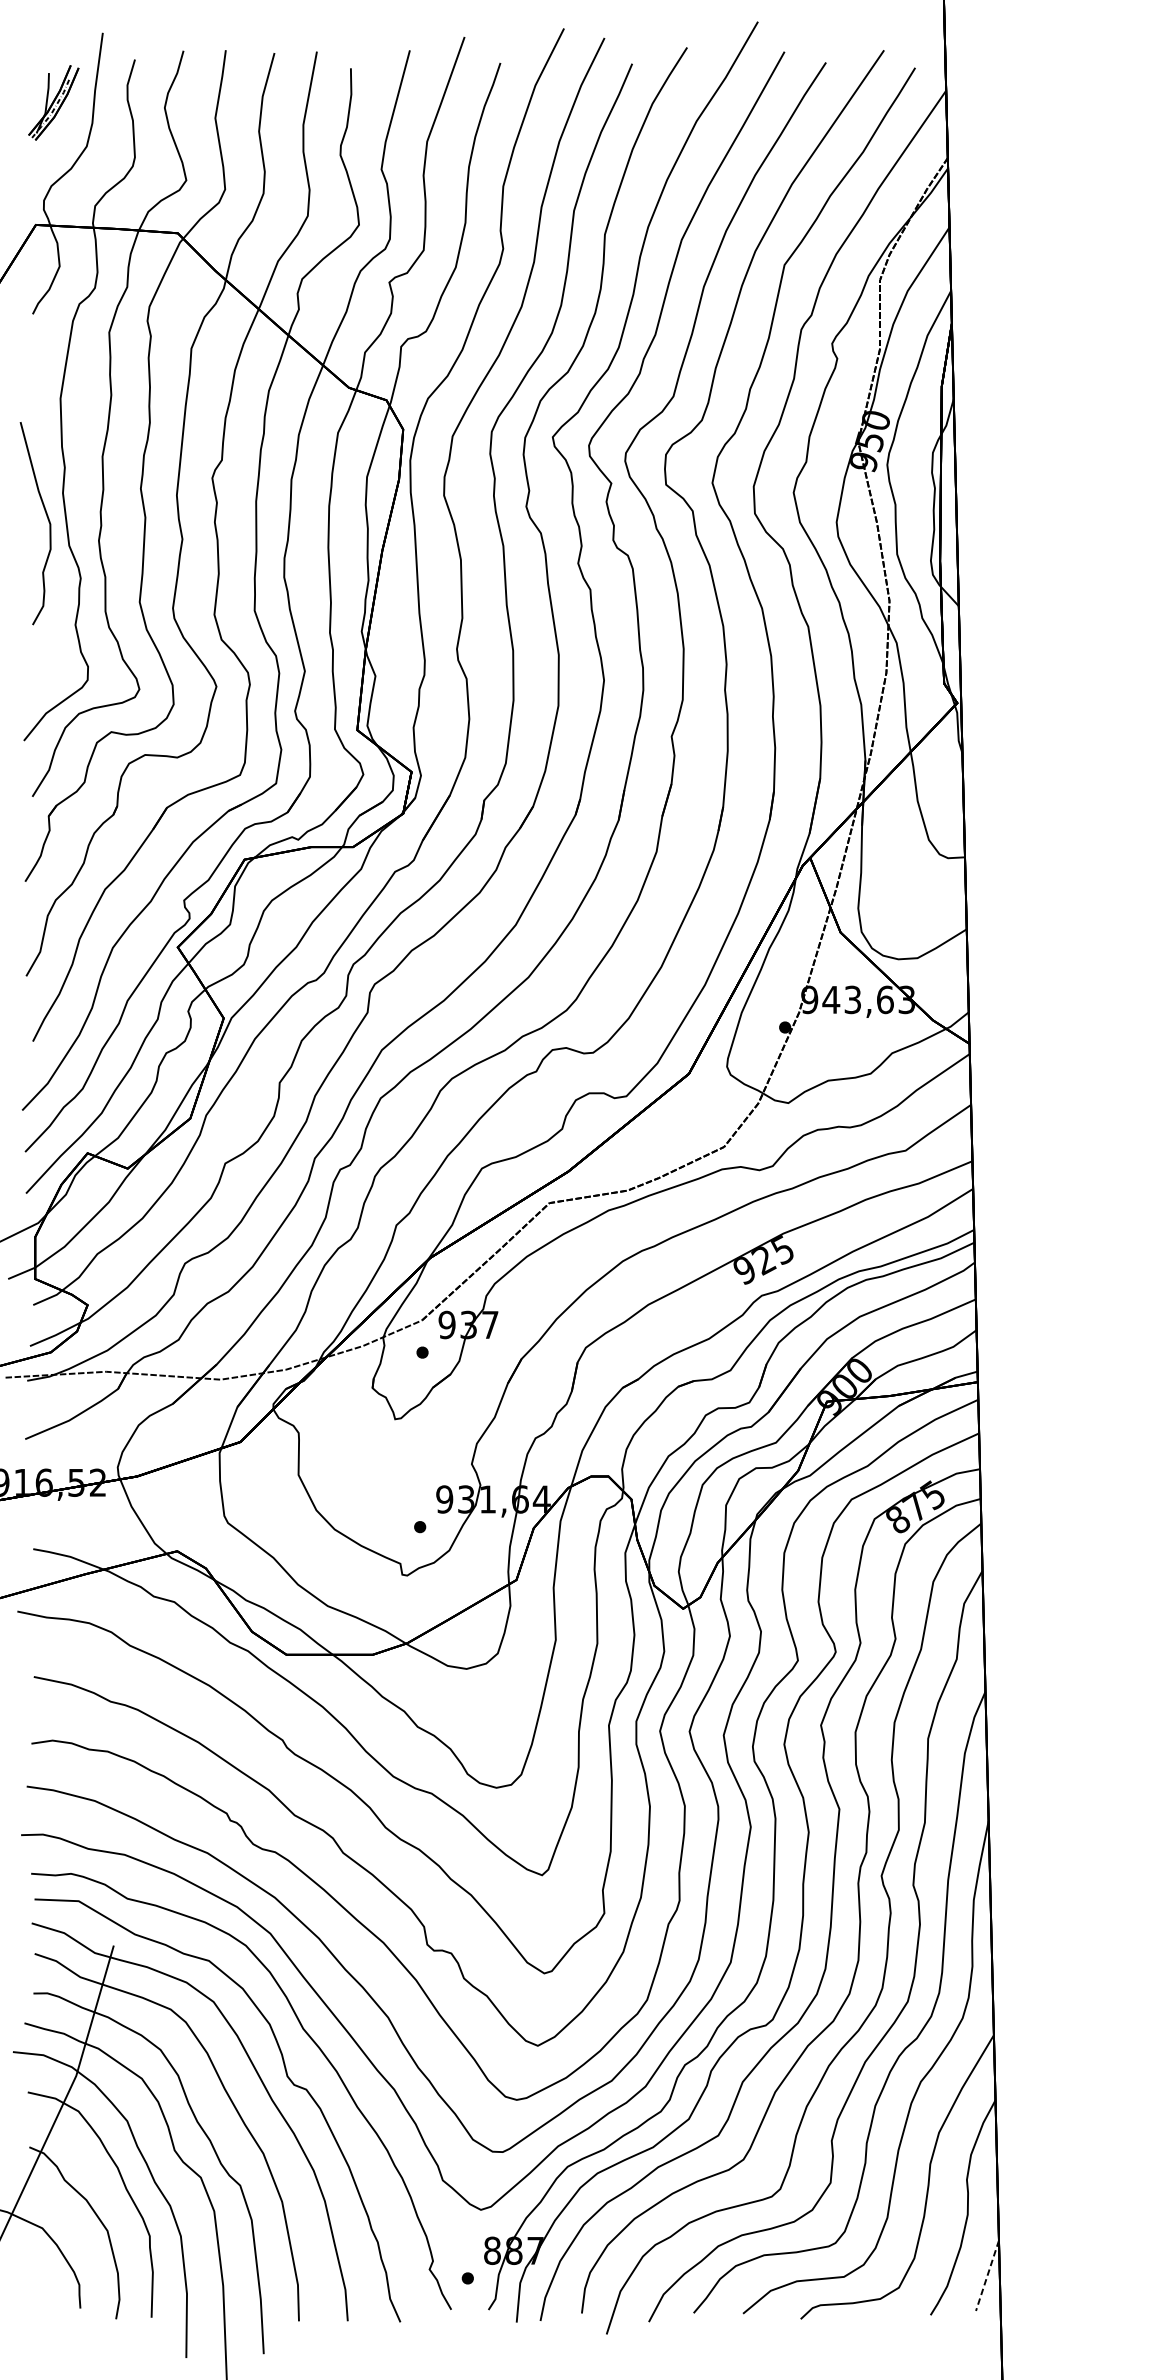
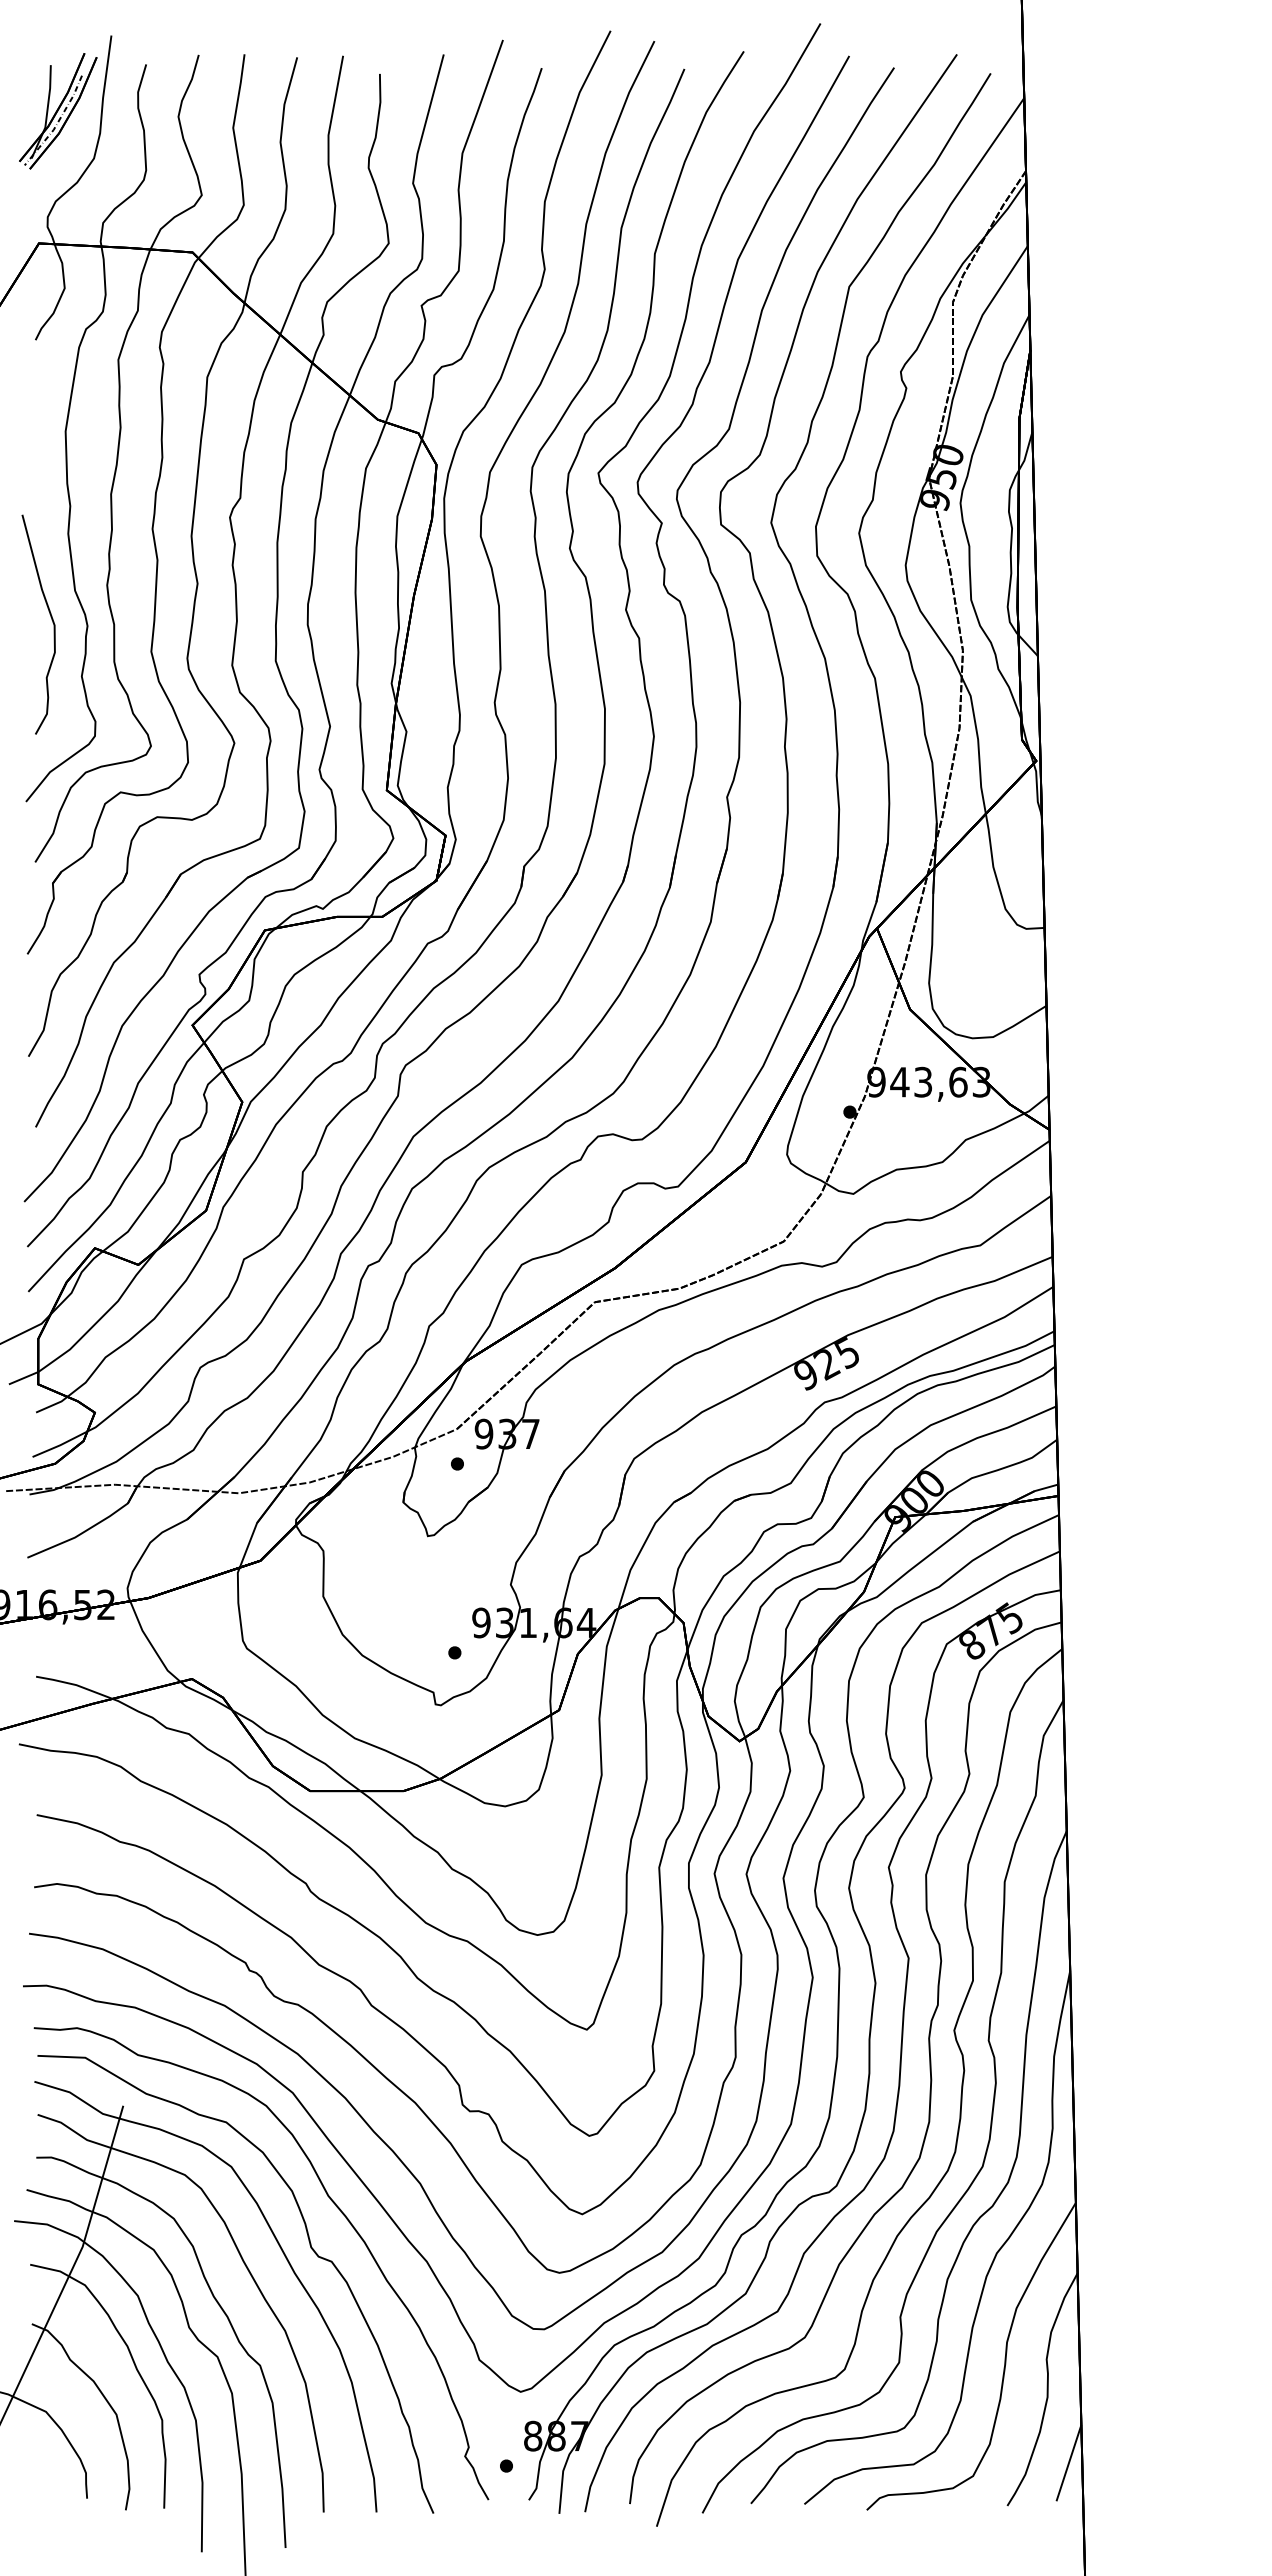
part: (53, 103) -> (58, 111), size x1.43
curve: (47, 519) -> (51, 620), moved
line: (987, 2276) -> (1068, 2463), dashed -> solid

